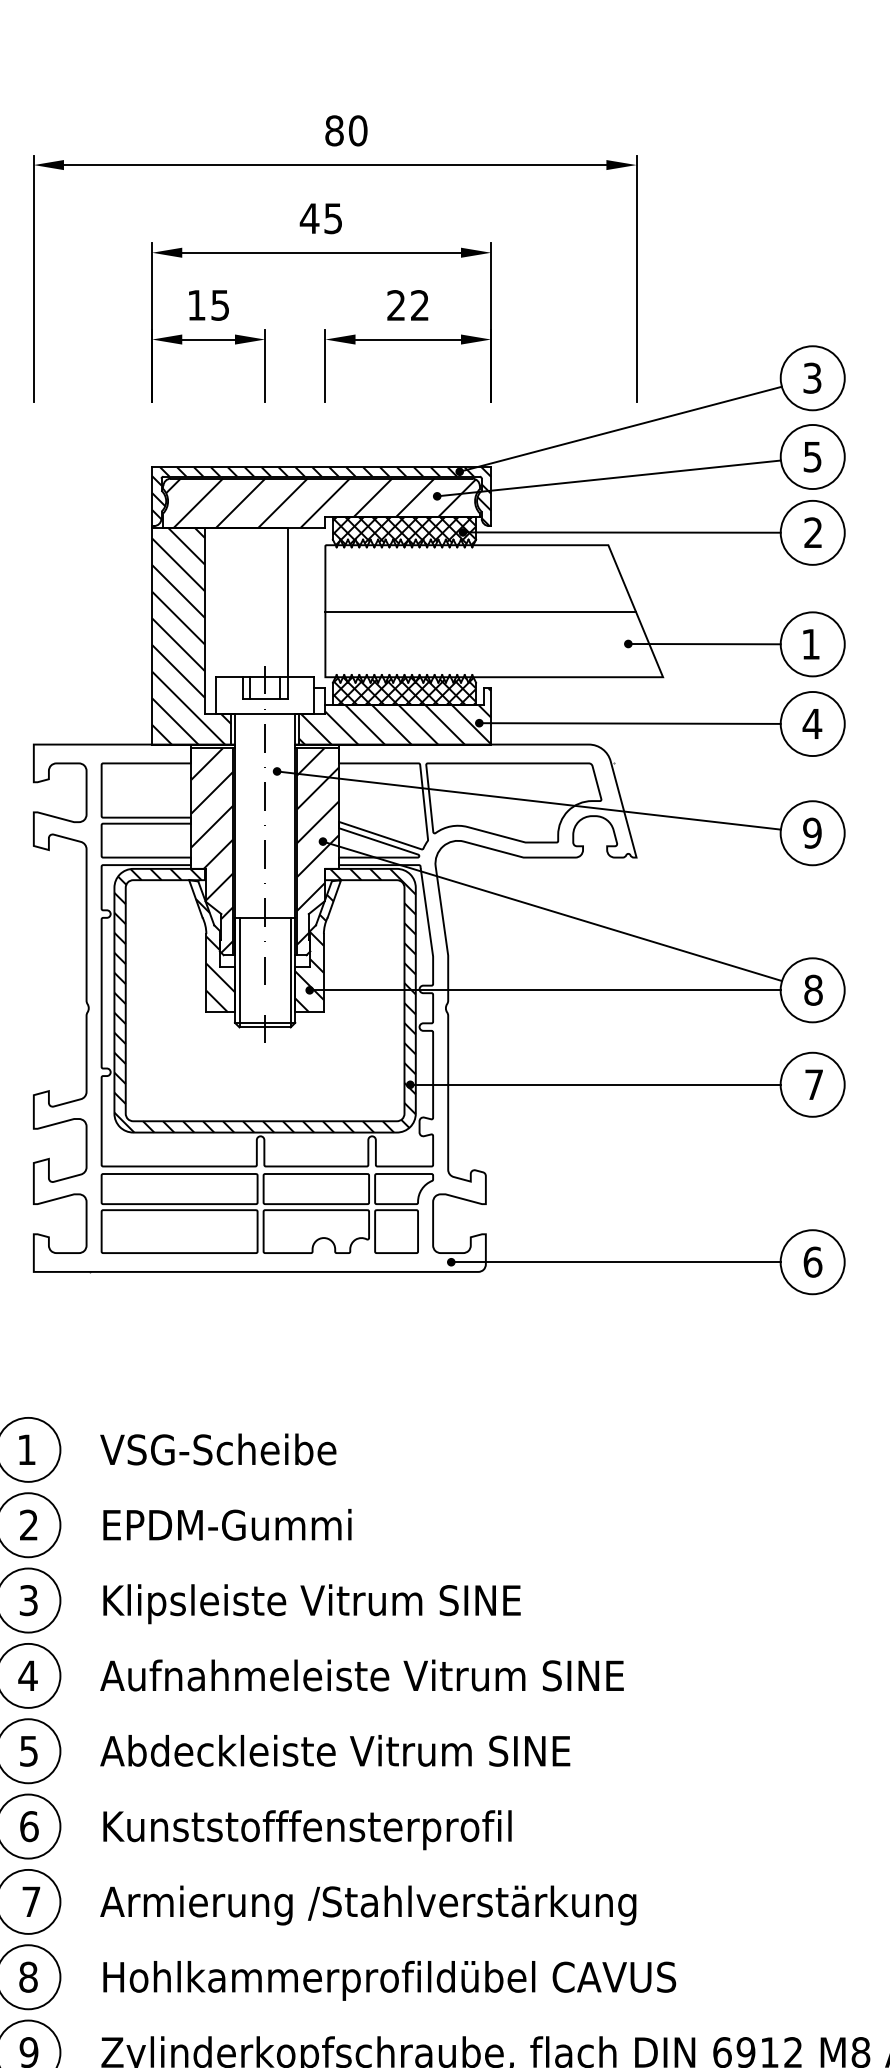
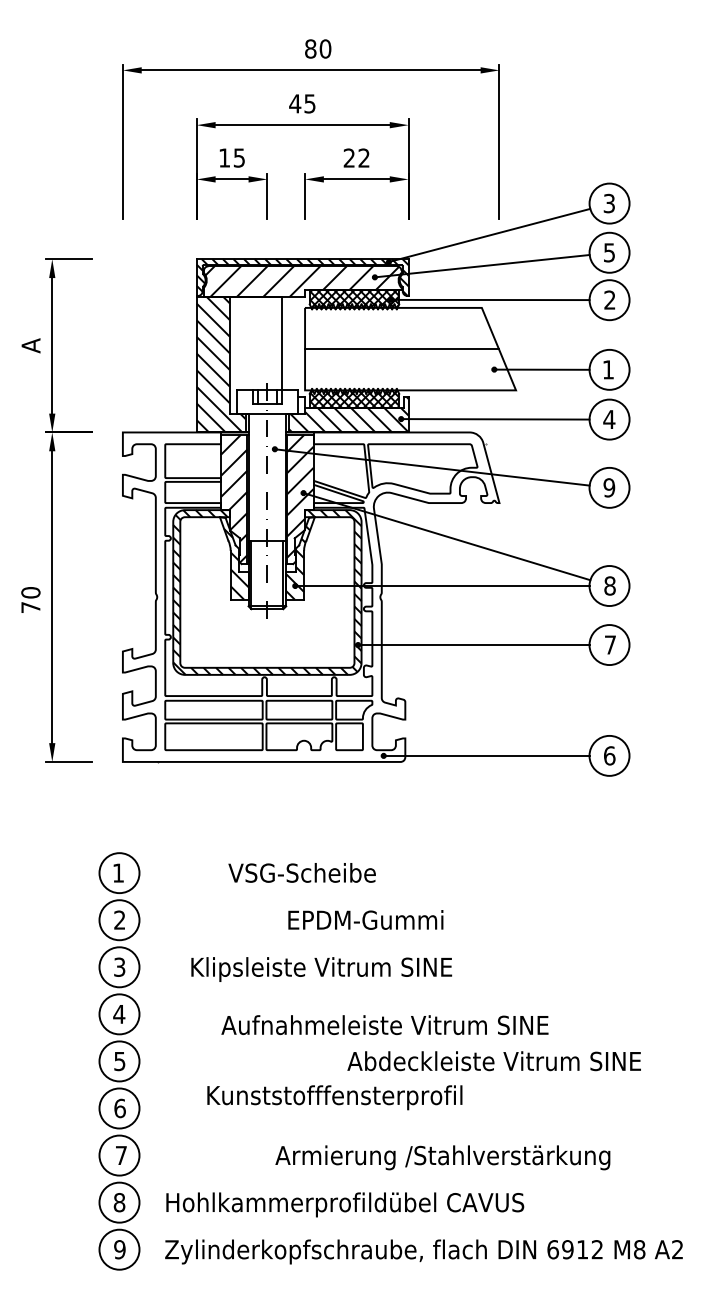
text: (217, 1448) -> (301, 872), moved
text: (226, 1524) -> (365, 919), moved
text: (311, 1604) -> (321, 969), moved
text: (361, 1676) -> (384, 1025), moved
text: (334, 1751) -> (493, 1061), moved
text: (306, 1829) -> (334, 1097), moved
text: (367, 1904) -> (442, 1157), moved

